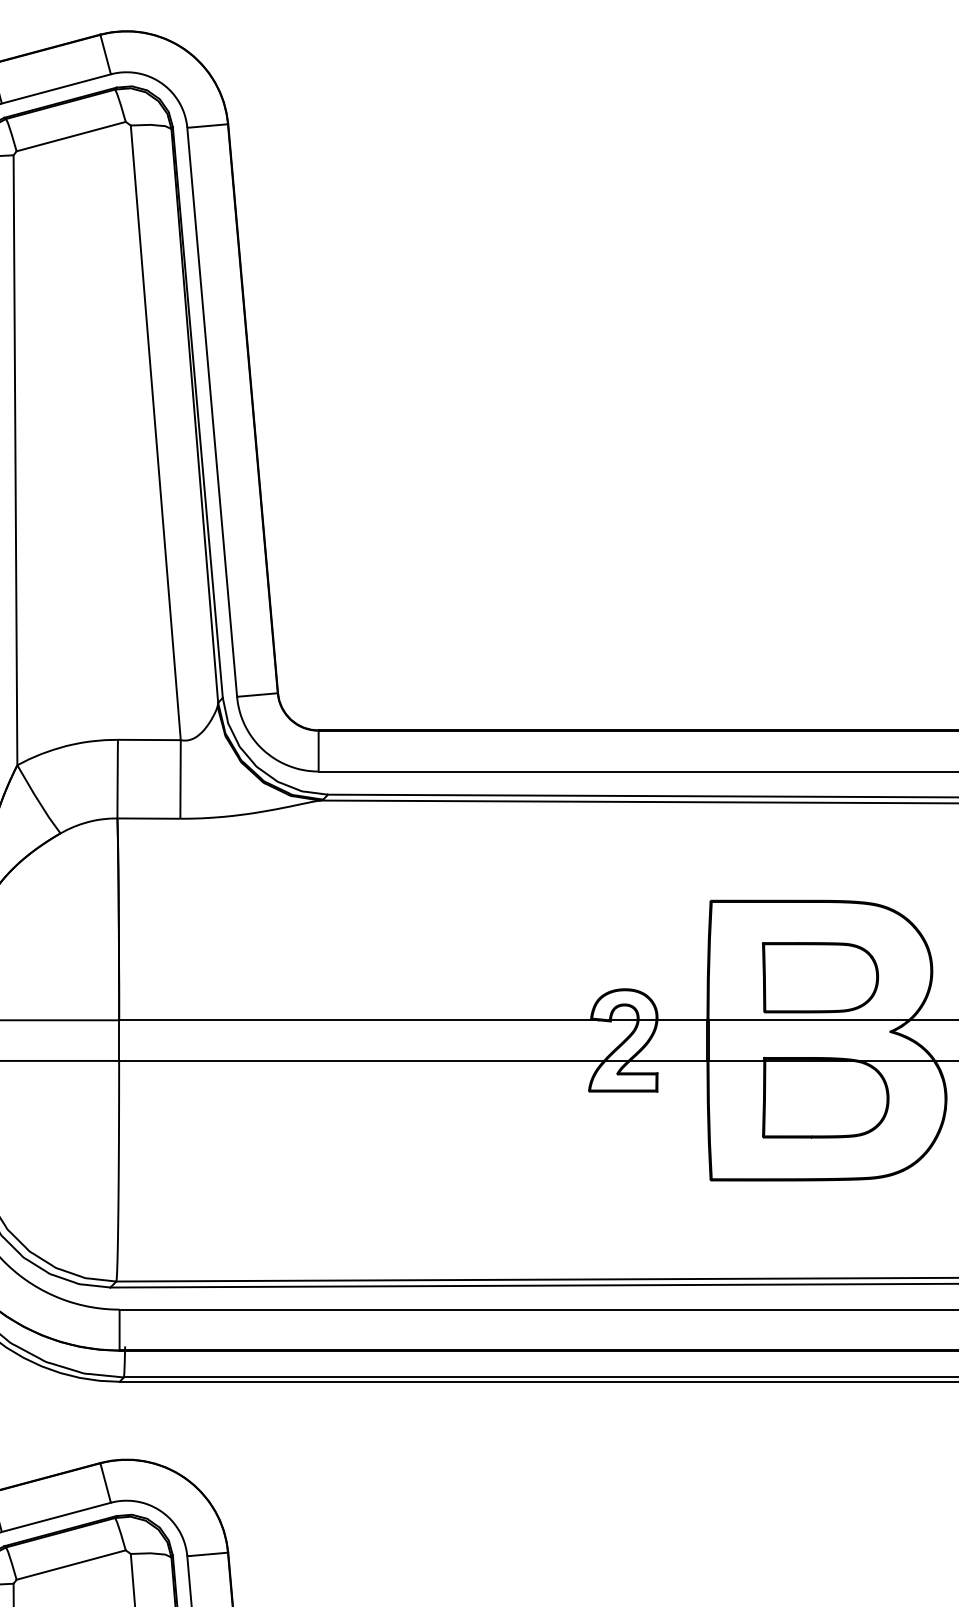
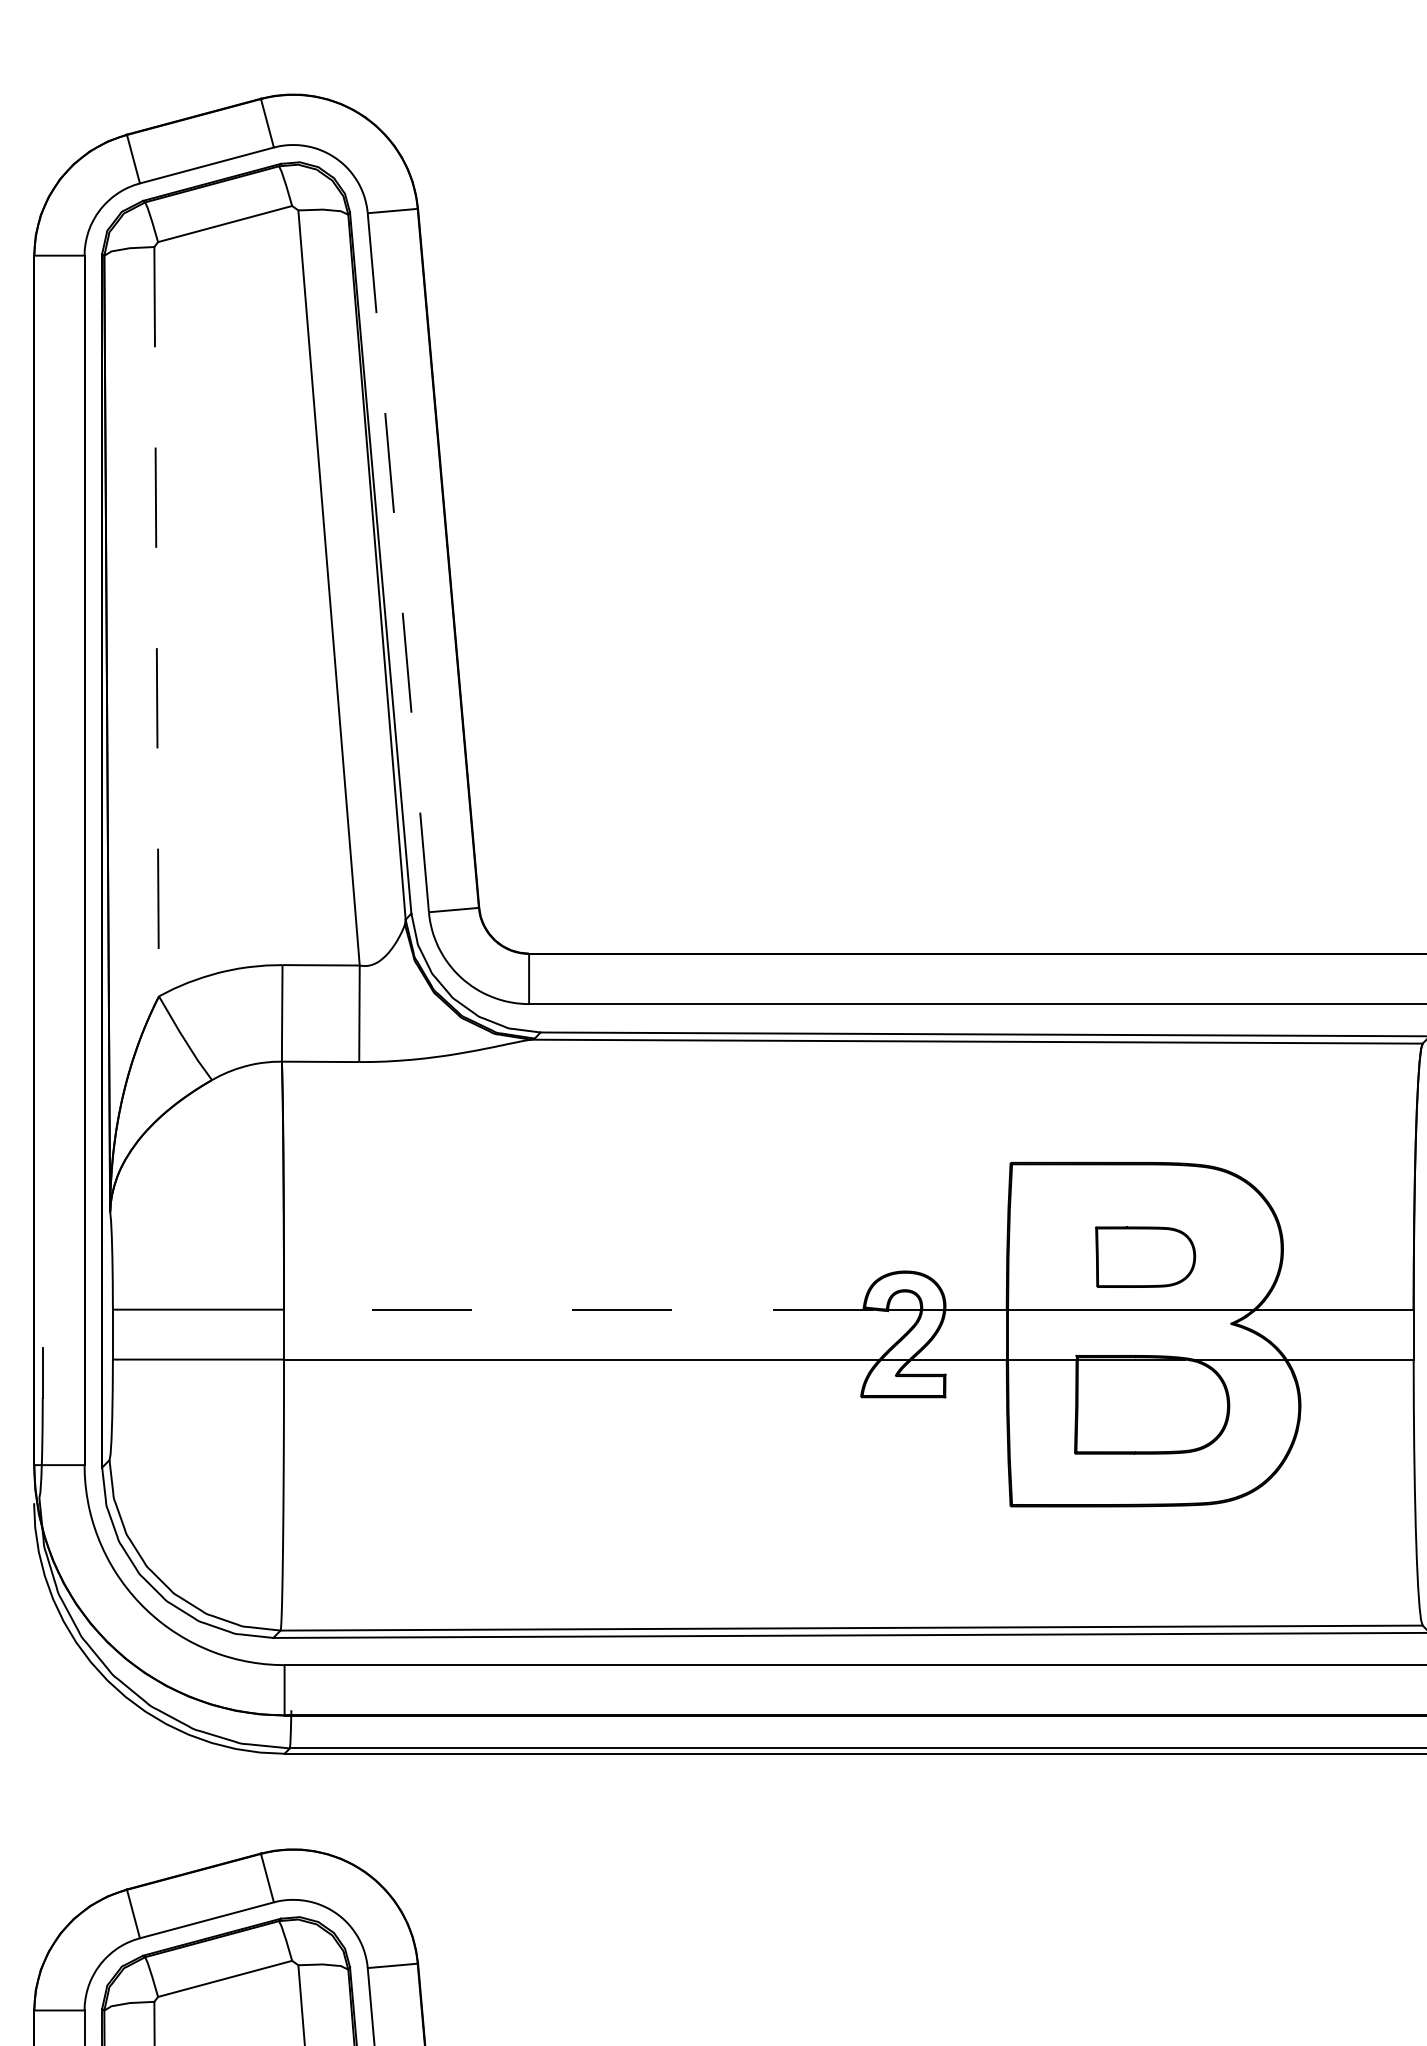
line: (212, 412) -> (398, 562), solid -> dashed
line: (15, 460) -> (156, 621), solid -> dashed
part: (820, 977) -> (1145, 1256), size x0.7
line: (358, 1020) -> (578, 1309), solid -> dashed

